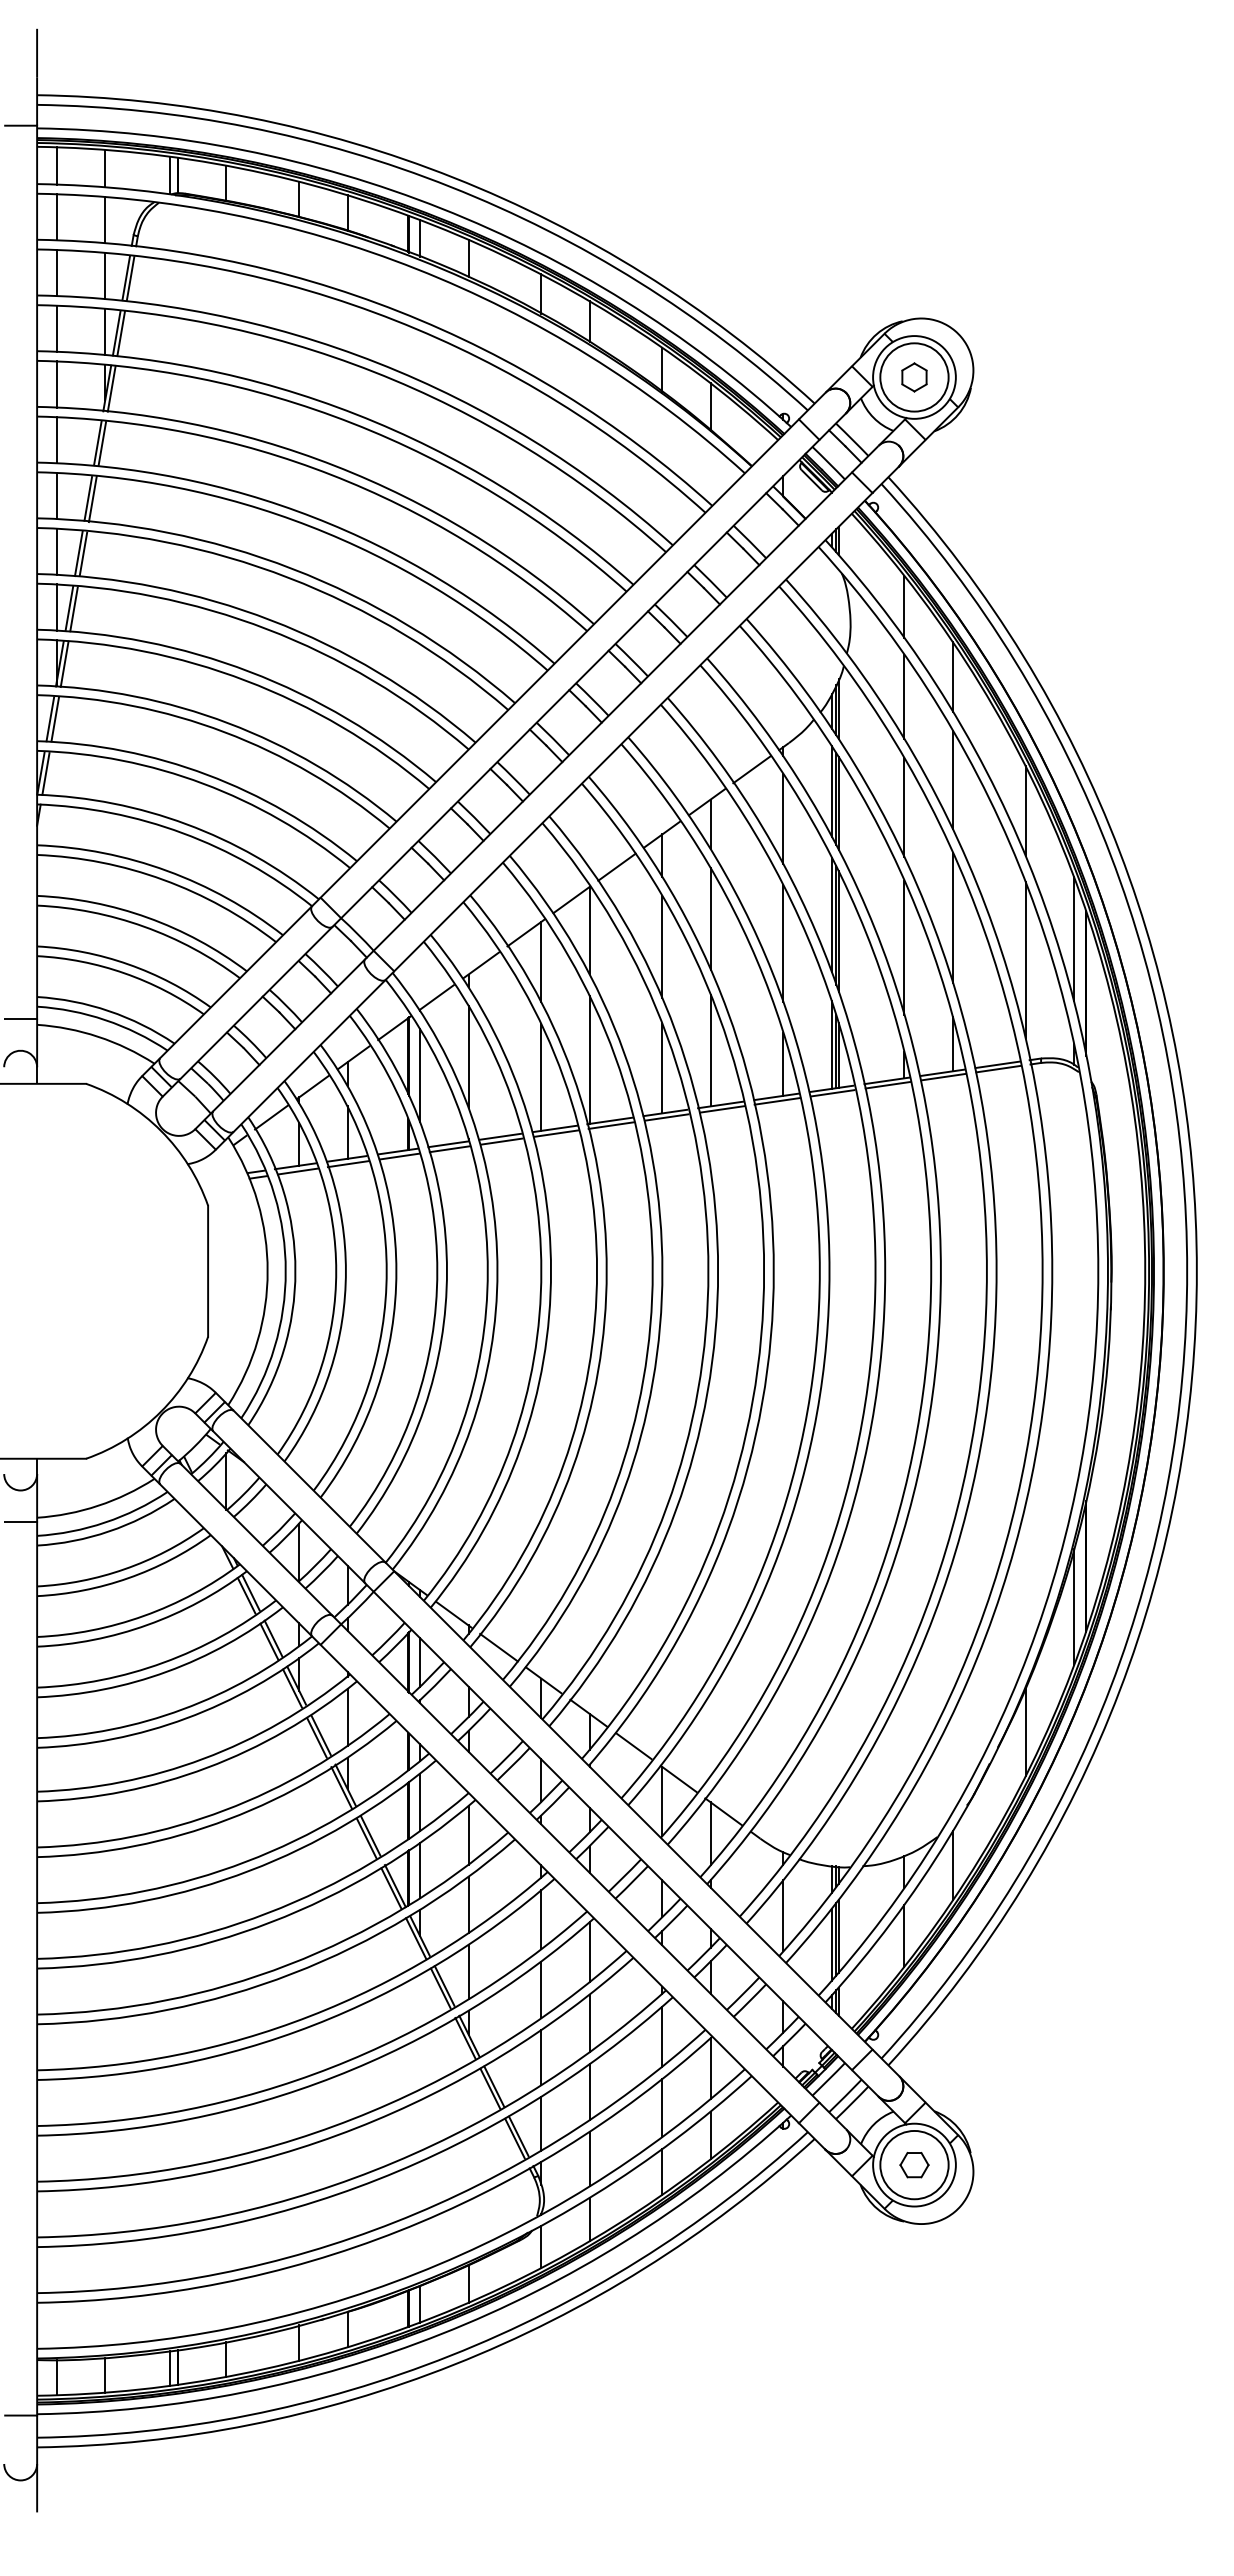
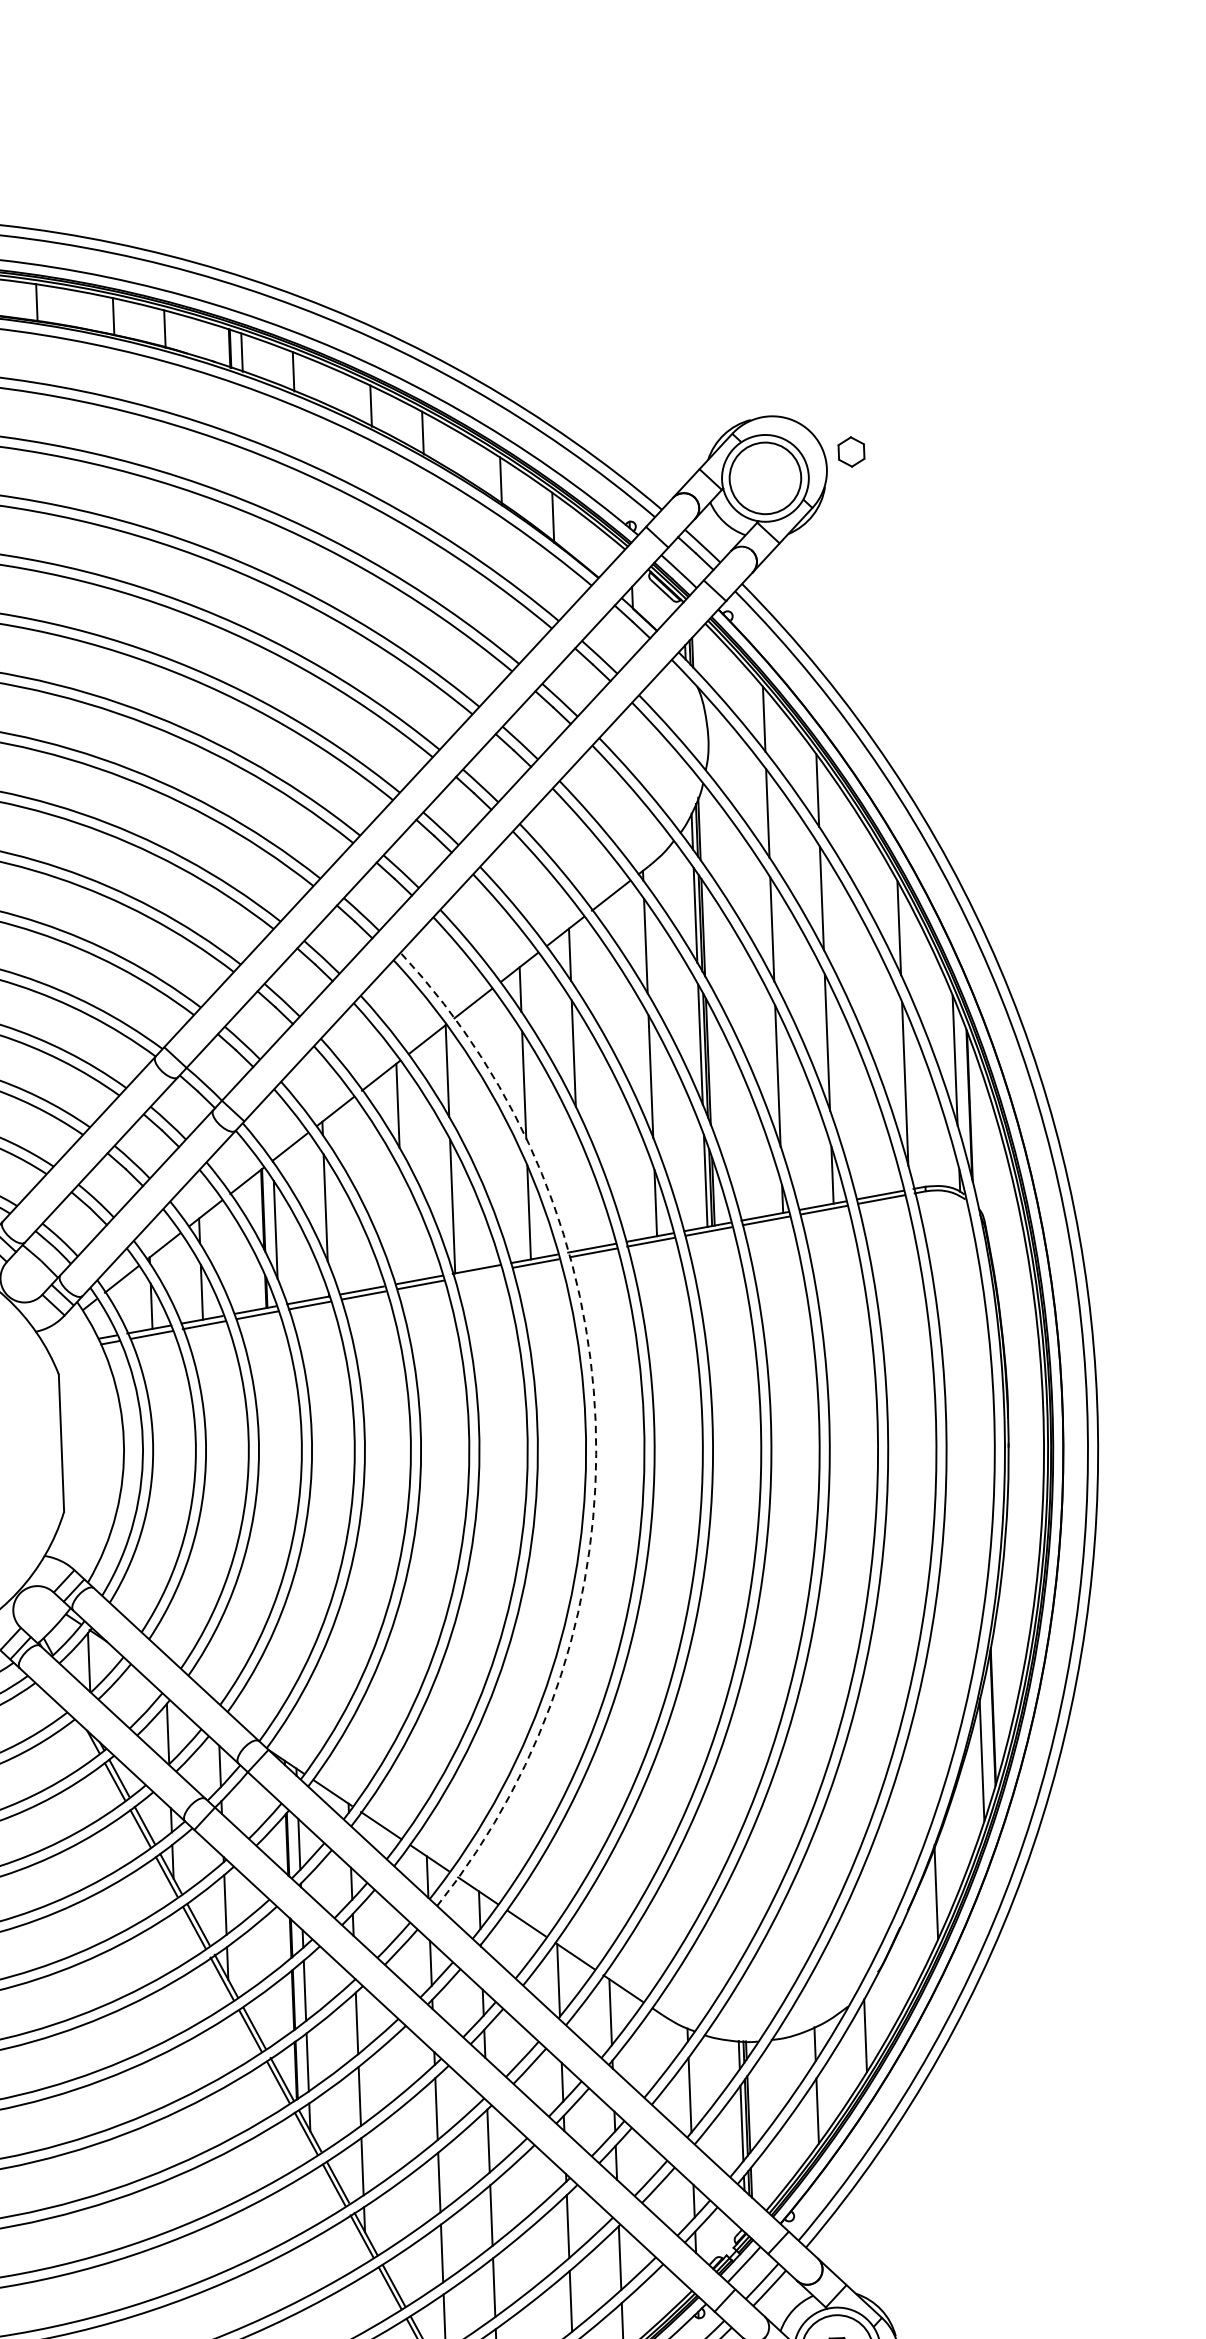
part: (914, 377) -> (851, 452), moved
line: (710, 1050) -> (578, 1191), removed
line: (541, 1076) -> (402, 1225), removed
line: (611, 1125) -> (478, 1274), removed
arc: (718, 1271) -> (596, 1422), solid -> dashed

